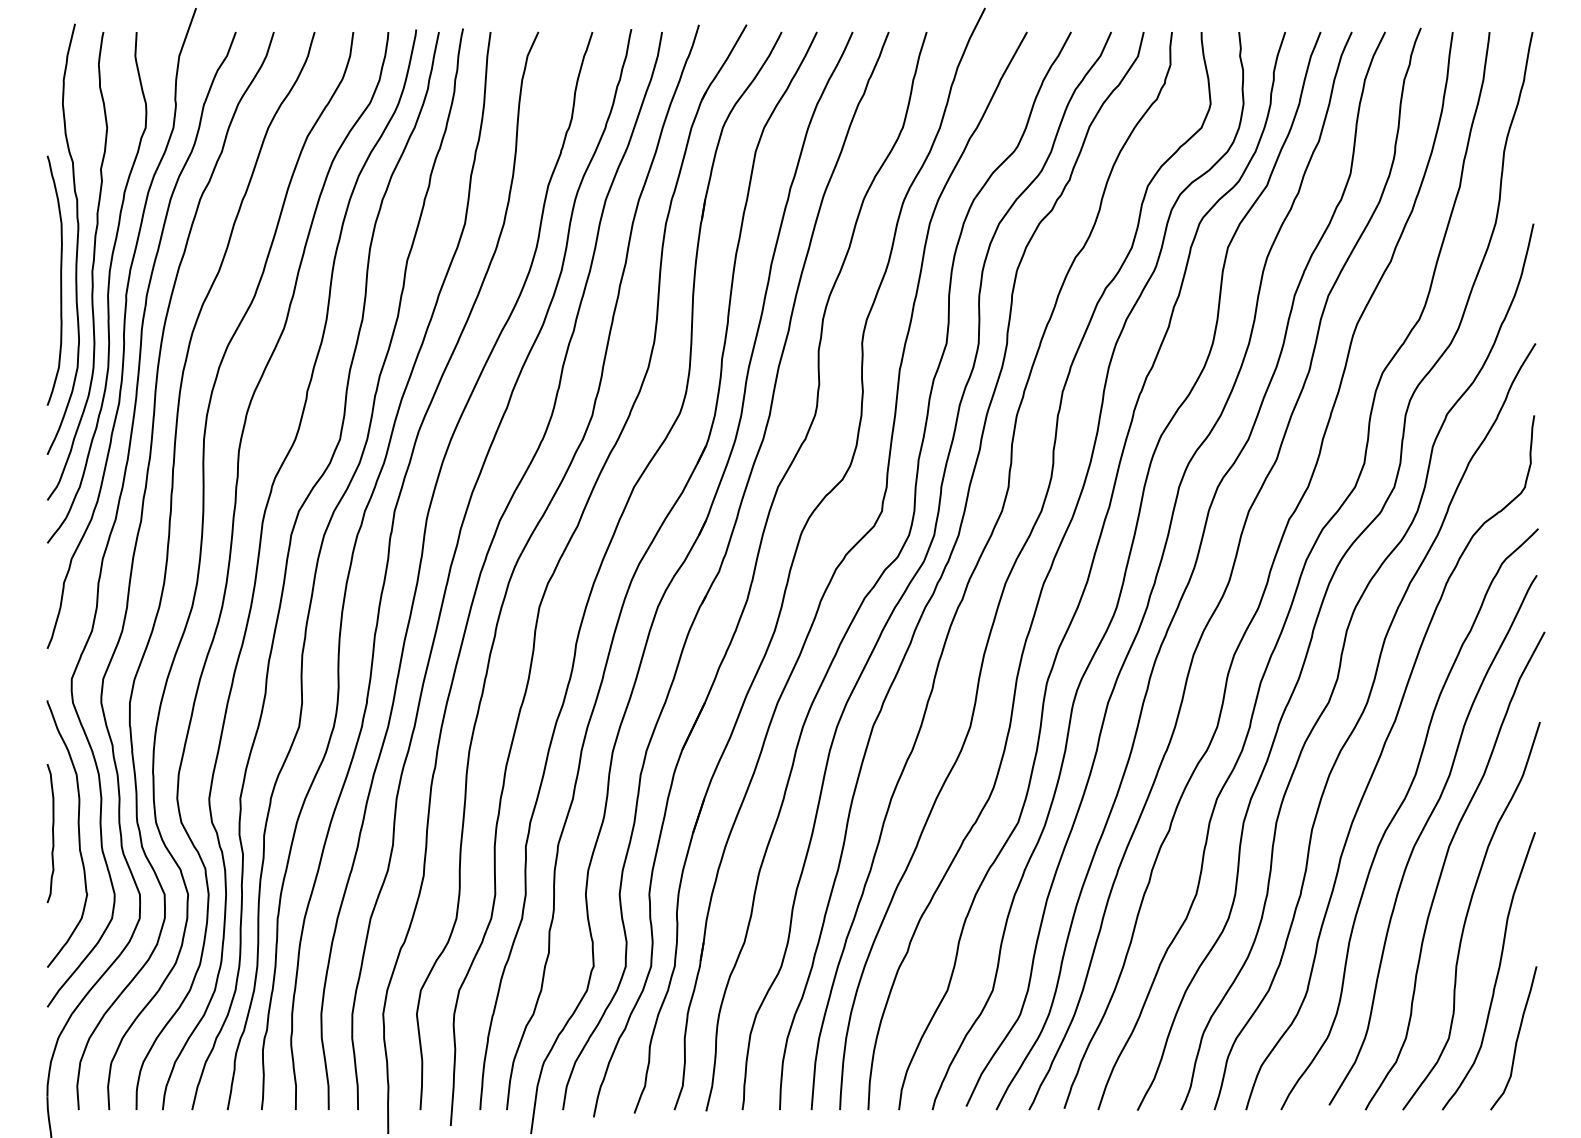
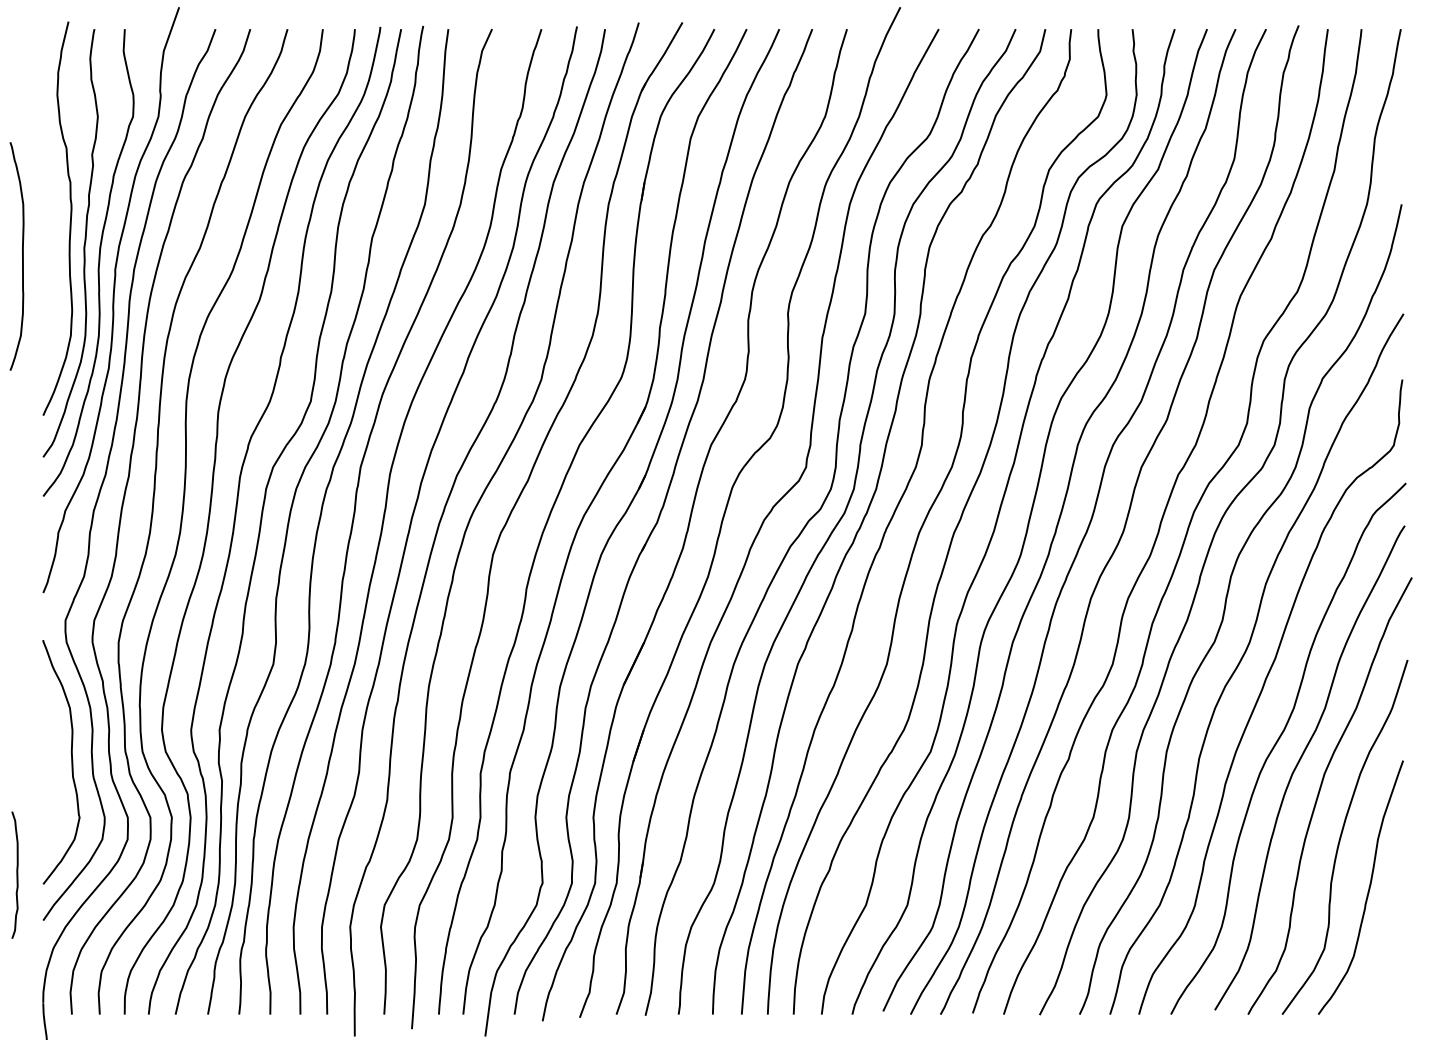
curve: (60, 280) -> (22, 256), moved
curve: (52, 833) -> (16, 875), moved
curve: (1516, 1038) -> (1386, 949), removed

